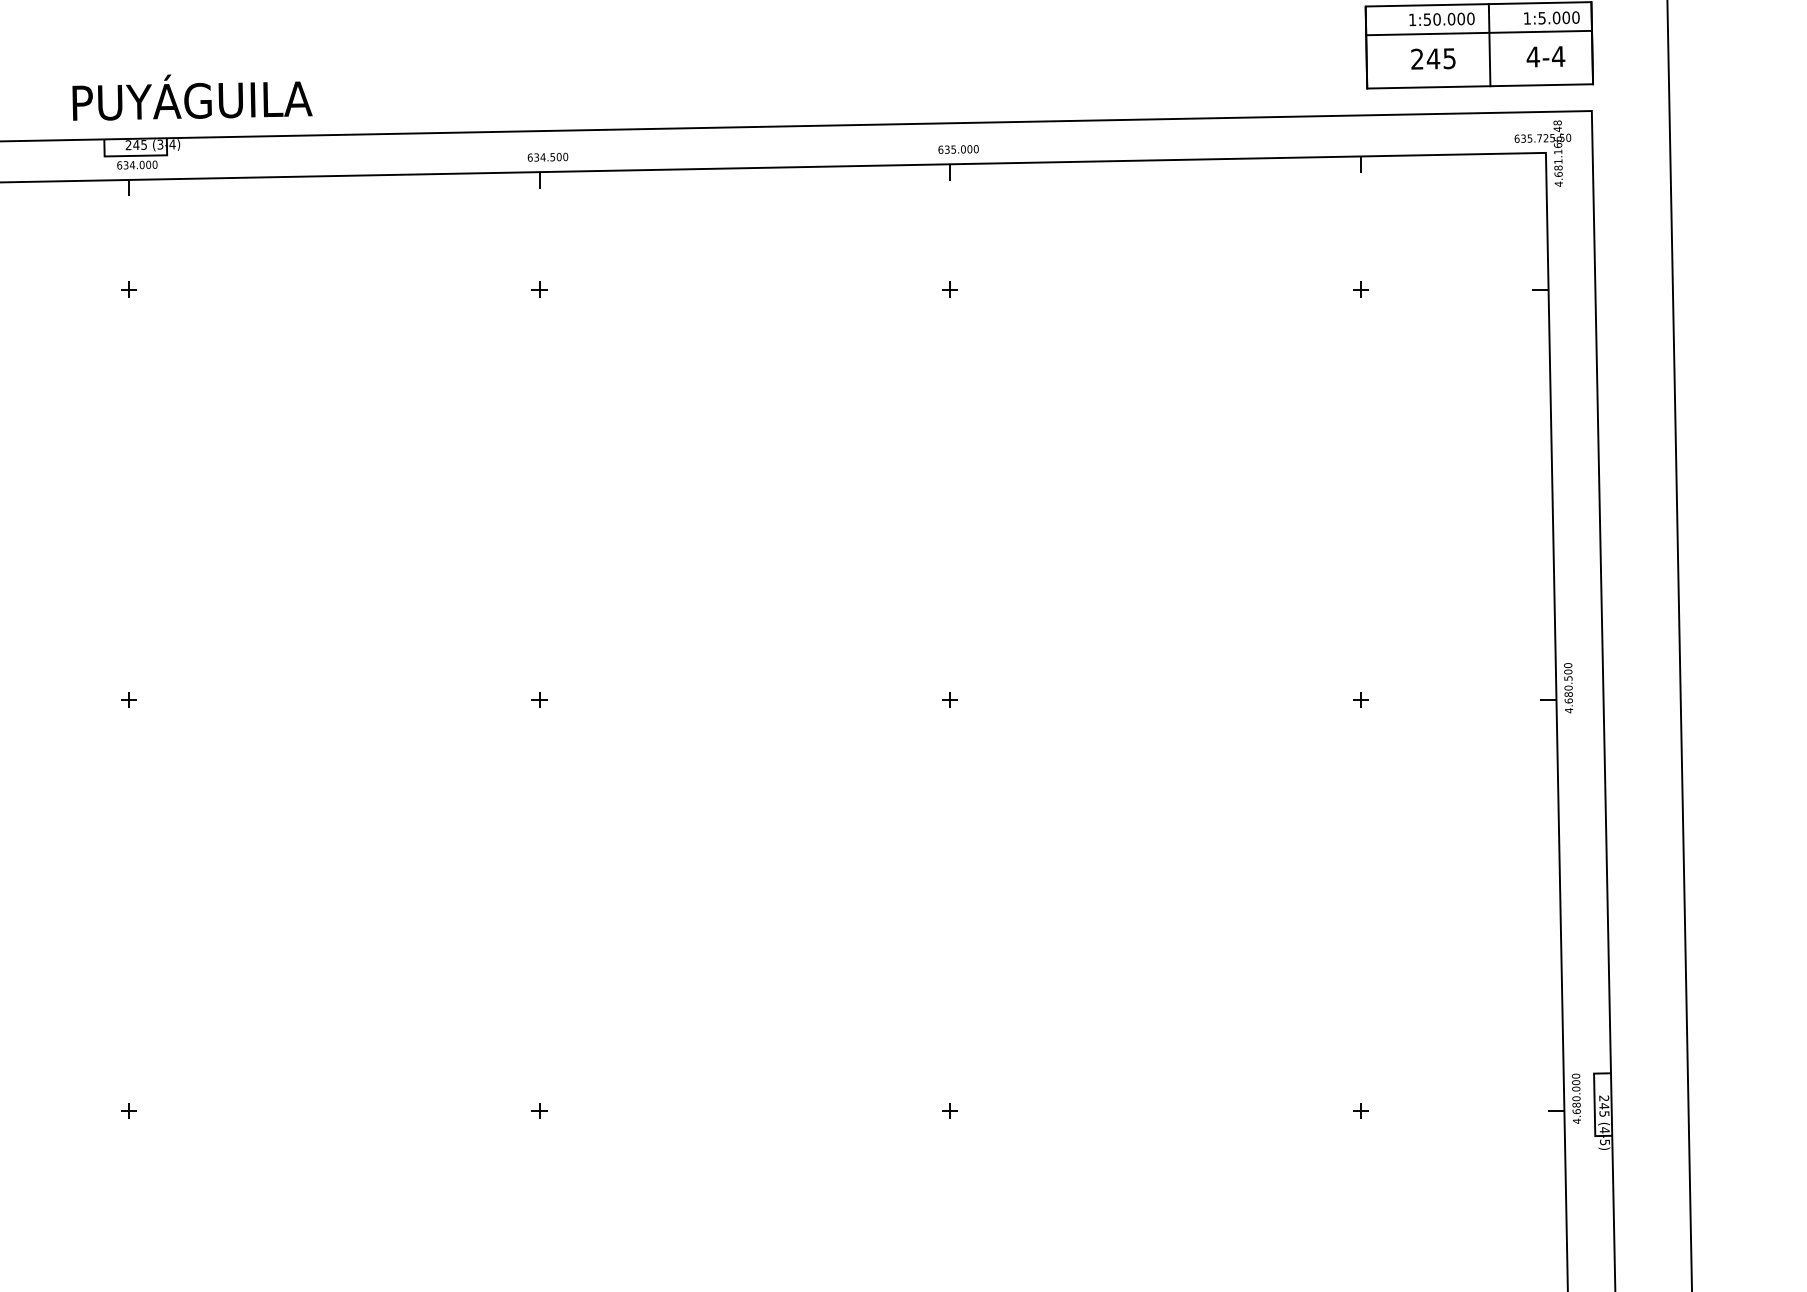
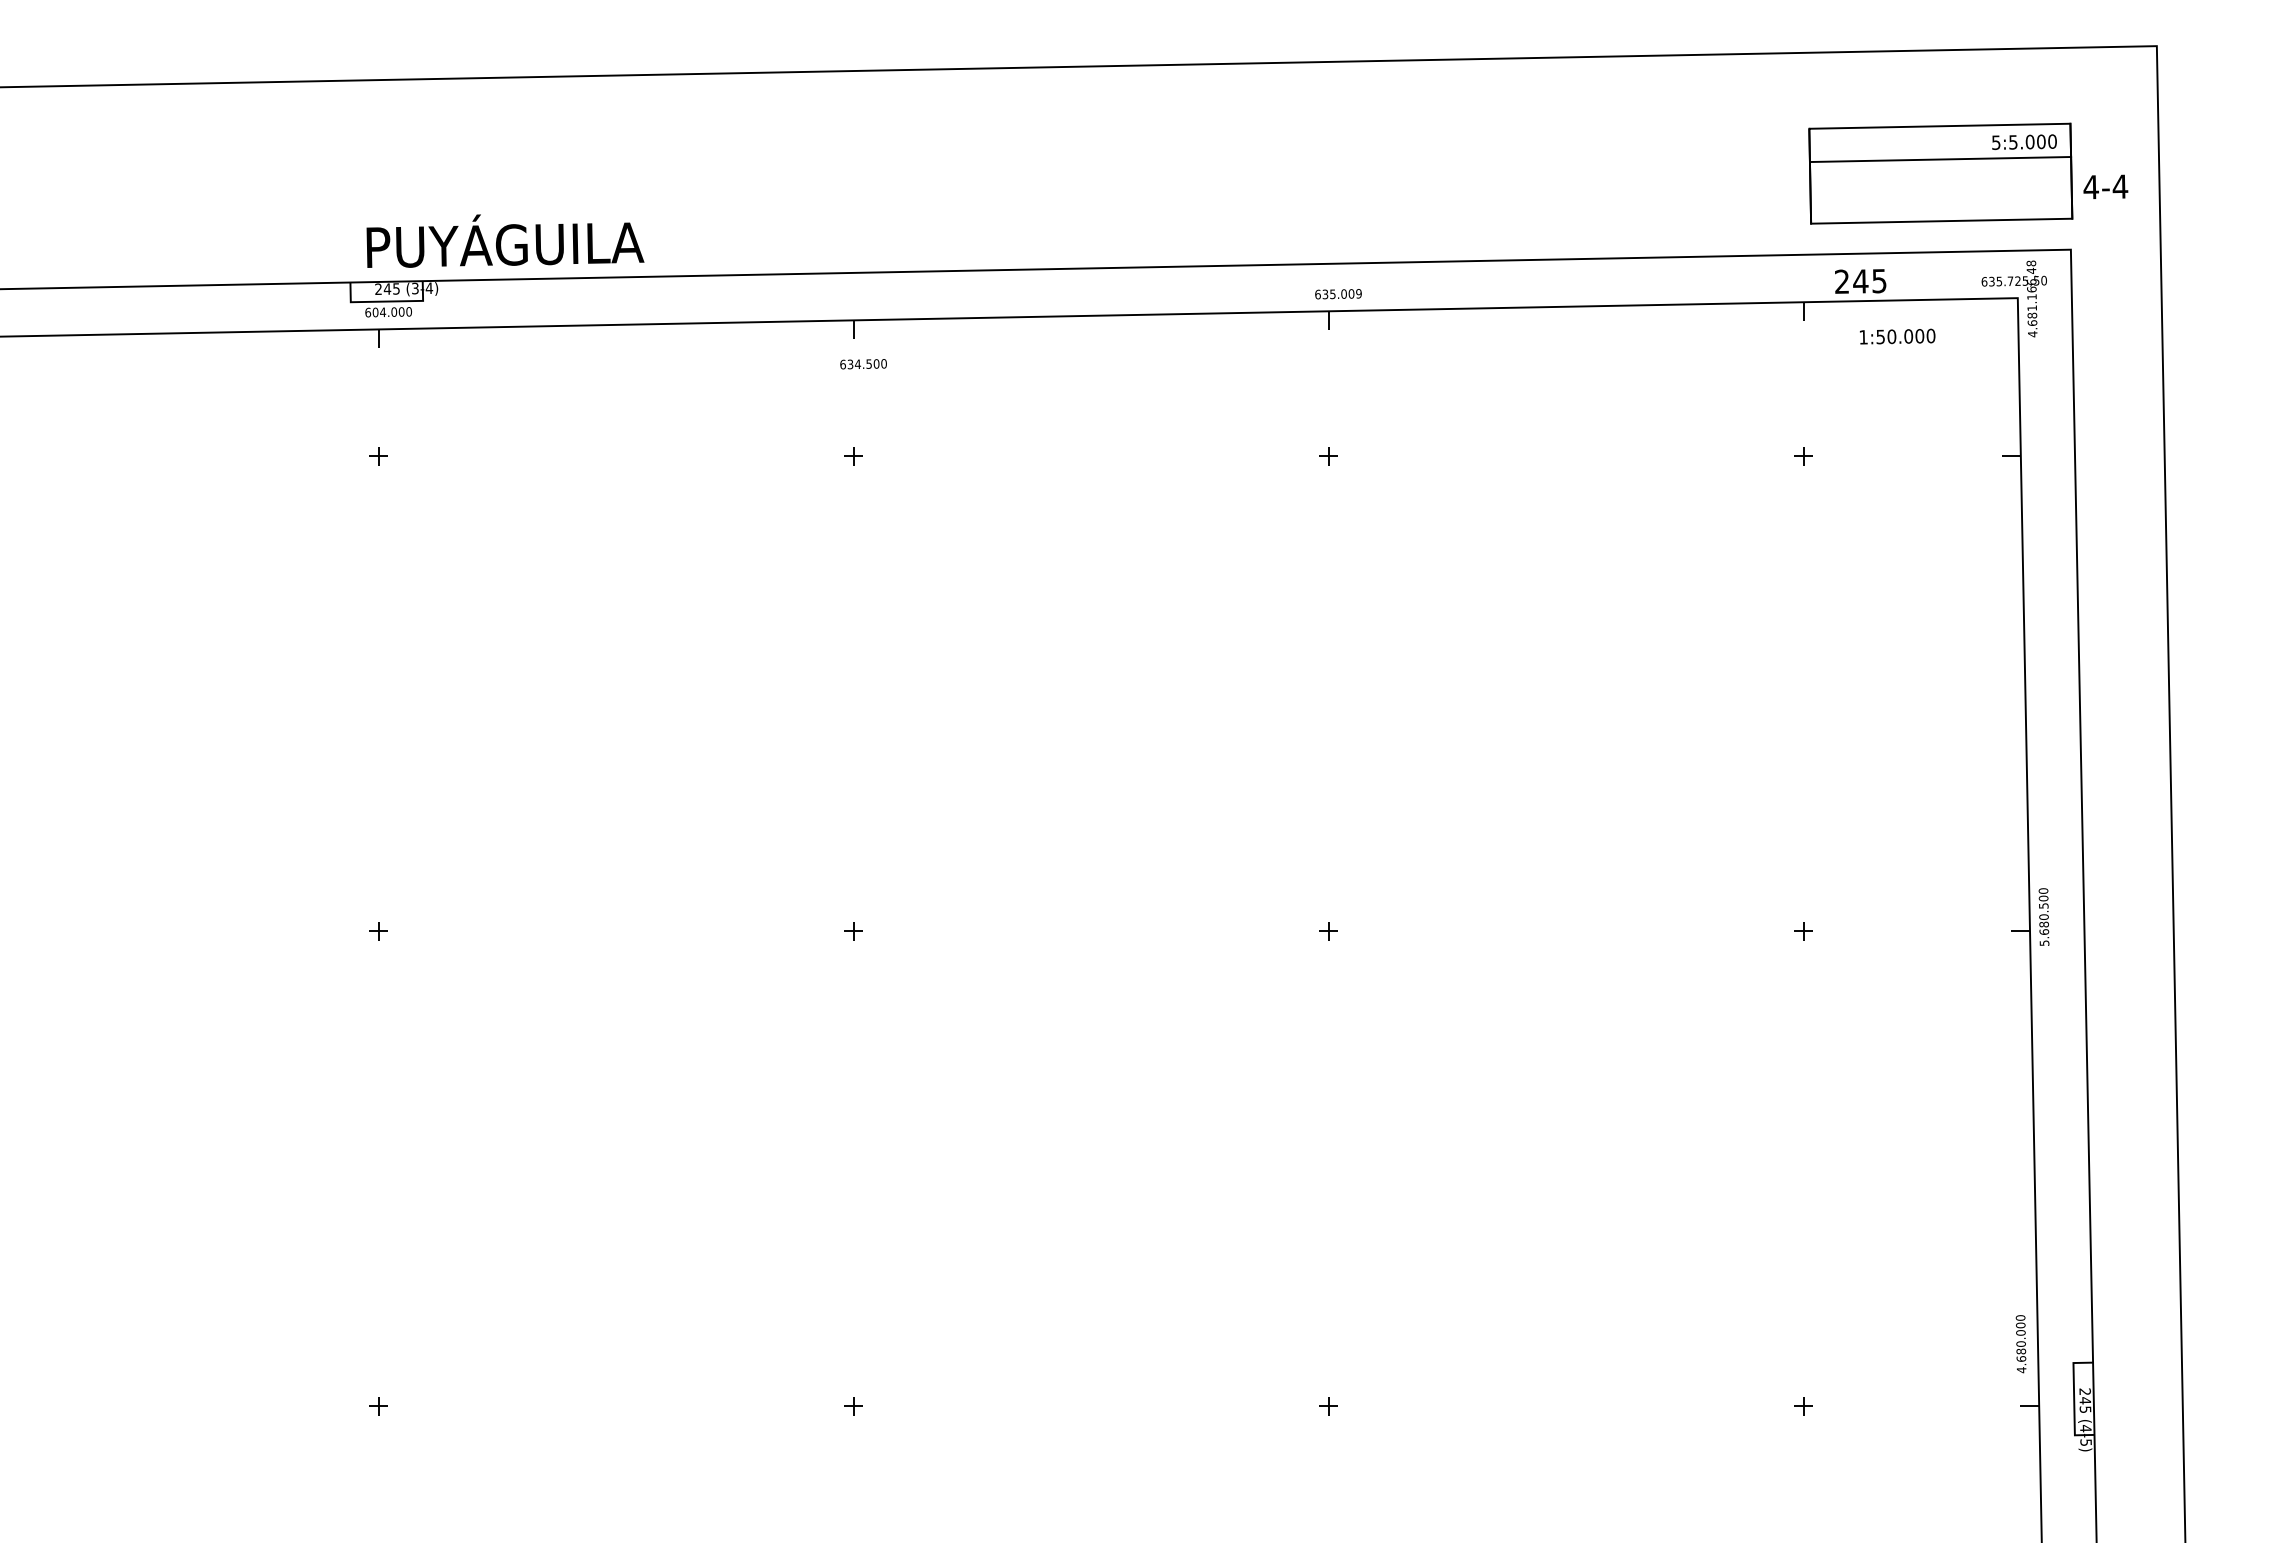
text: (1527, 18) -> (1996, 142), 1:5.000 -> 5:5.000
text: (1441, 19) -> (1897, 336), moved
line: (1489, 45) -> (1952, 173), removed
text: (1545, 56) -> (2105, 186), moved
text: (1433, 58) -> (1860, 281), moved
text: (192, 97) -> (505, 240), moved
text: (975, 148) -> (1358, 293), 635.000 -> 635.009
text: (547, 157) -> (863, 364), moved
text: (125, 165) -> (375, 312), 634.000 -> 604.000
text: (1569, 710) -> (2044, 943), 4.680.500 -> 5.680.500
text: (1575, 1099) -> (2020, 1344), moved

